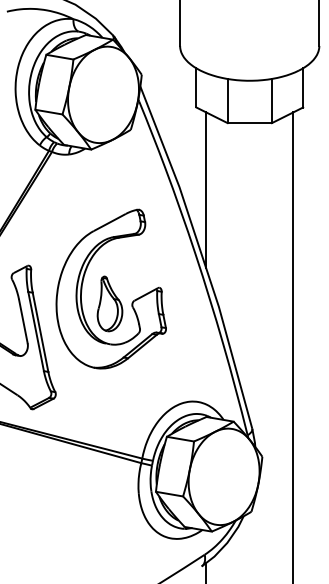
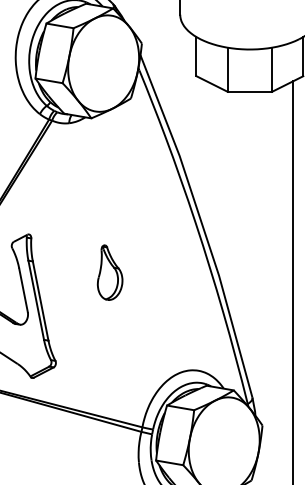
line: (206, 190) -> (206, 159), removed
part: (131, 302) -> (131, 271), removed

